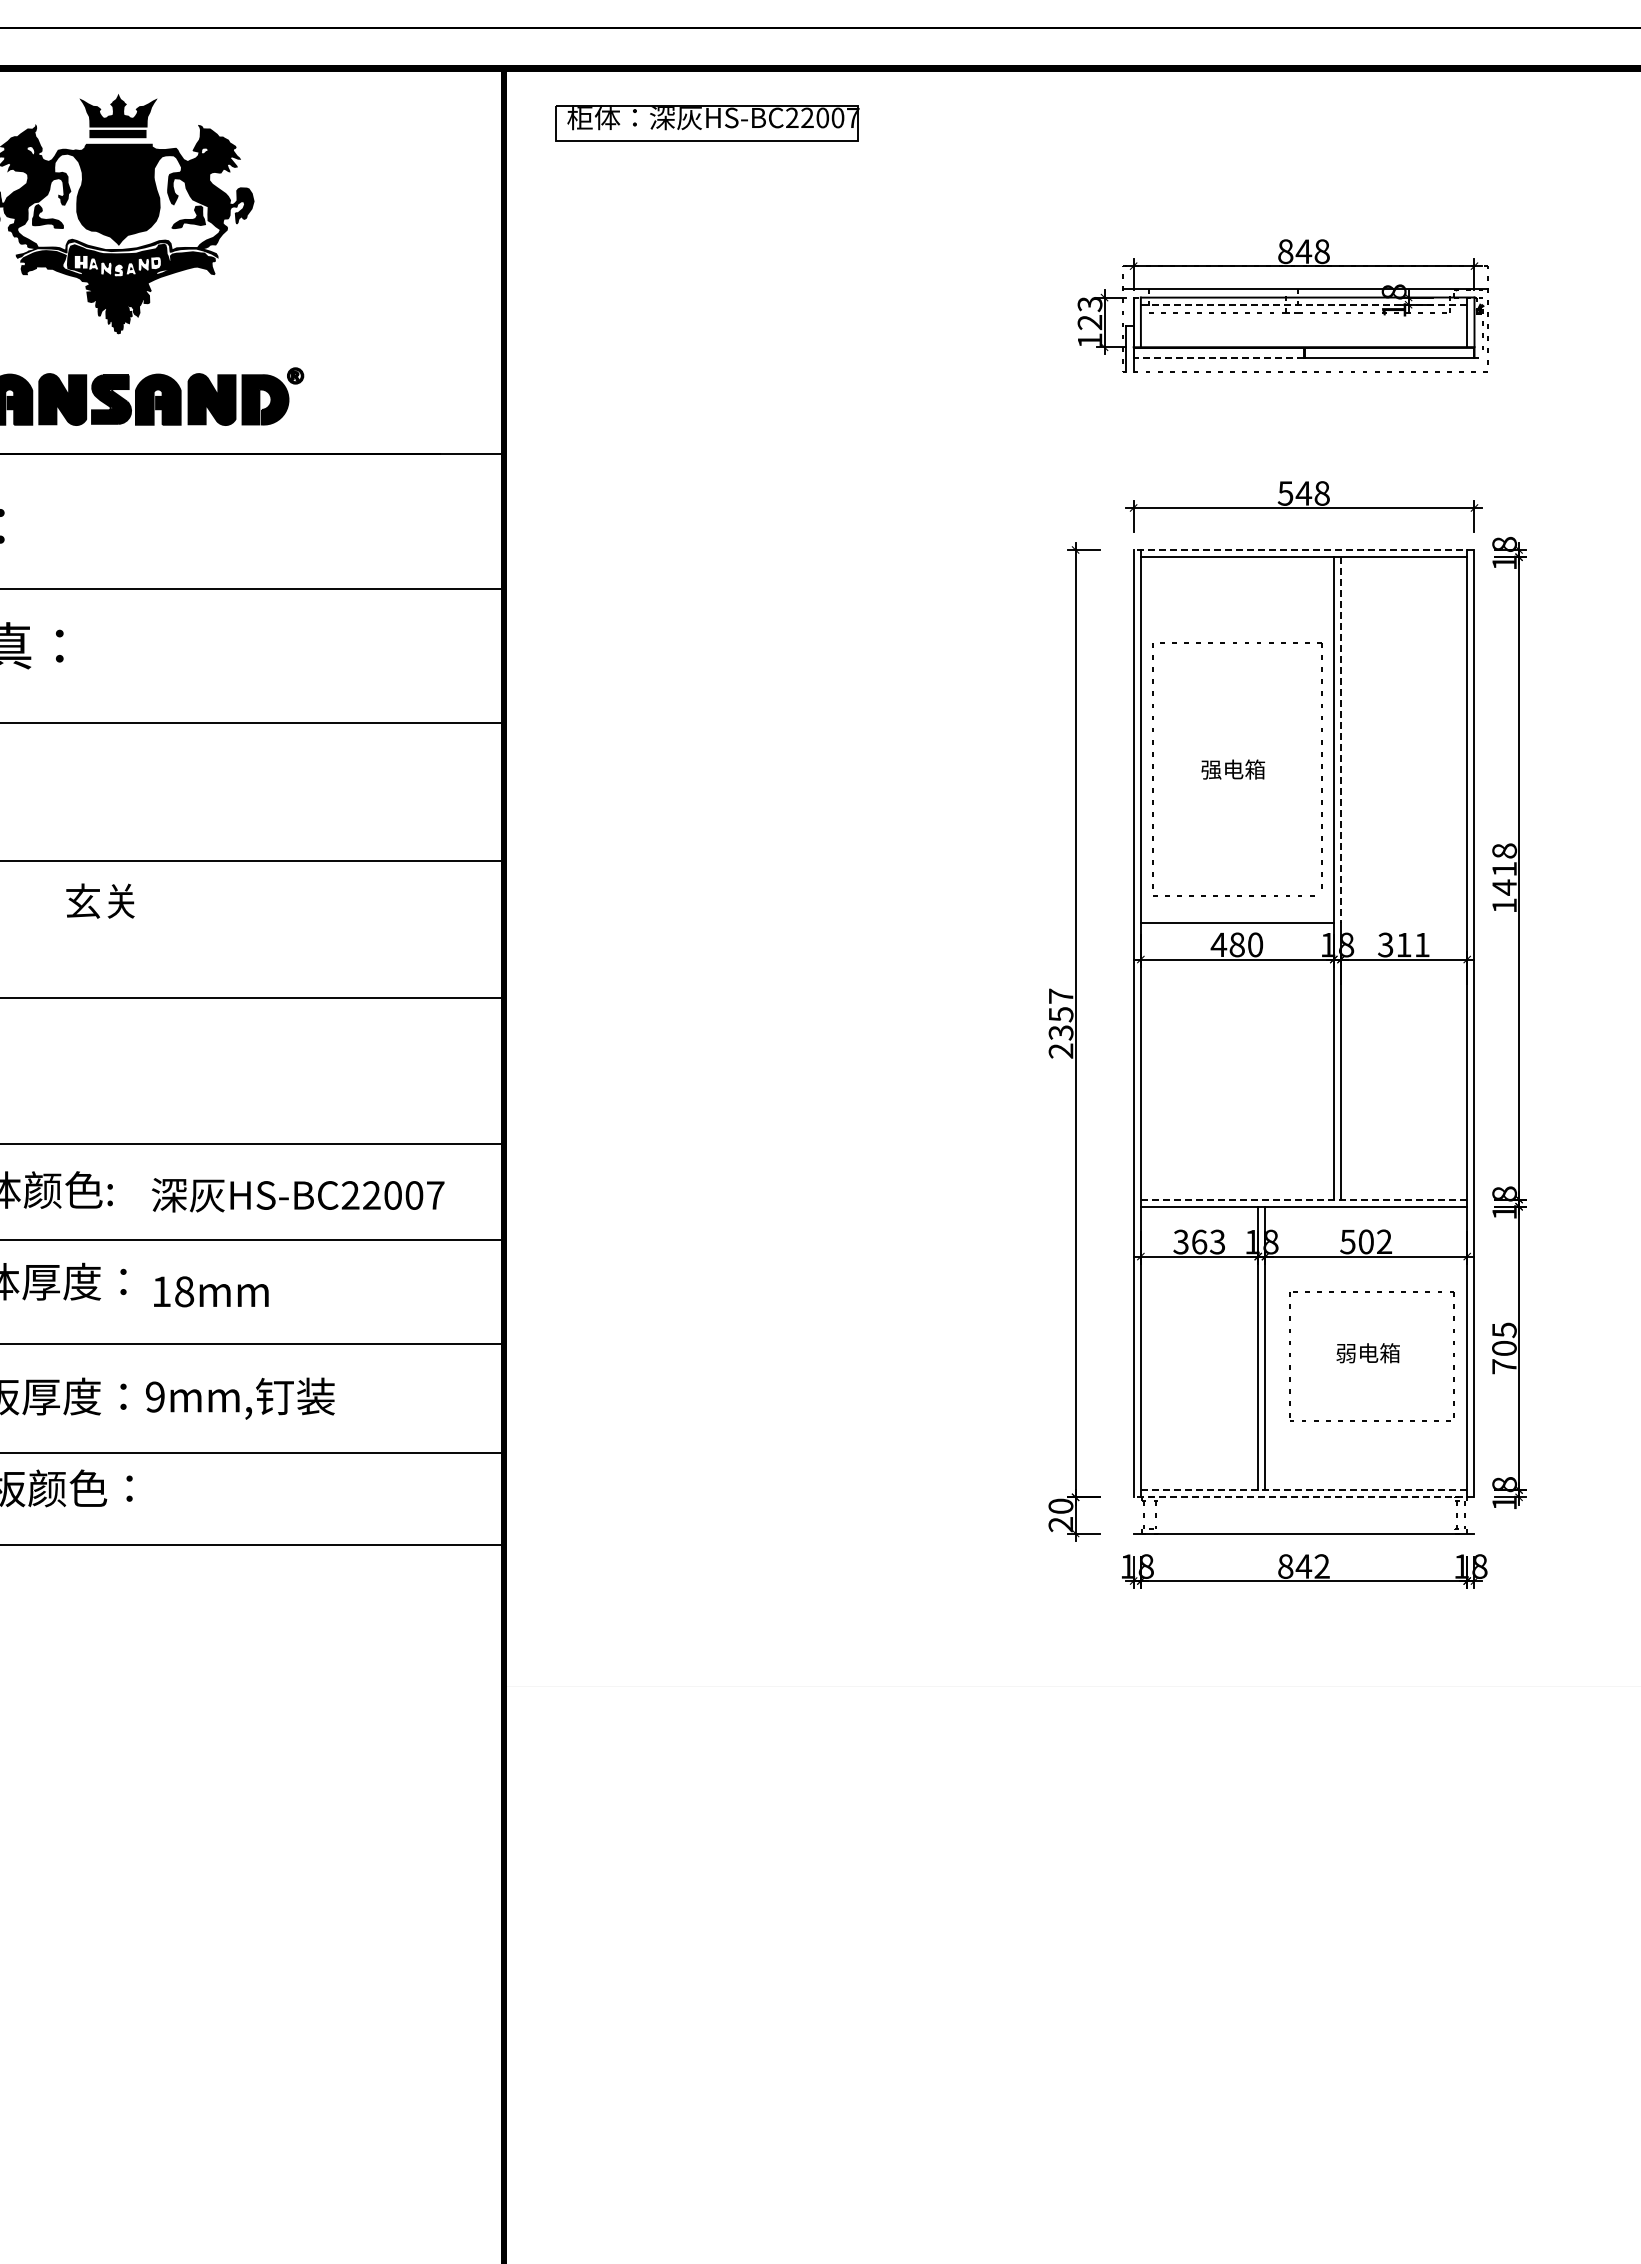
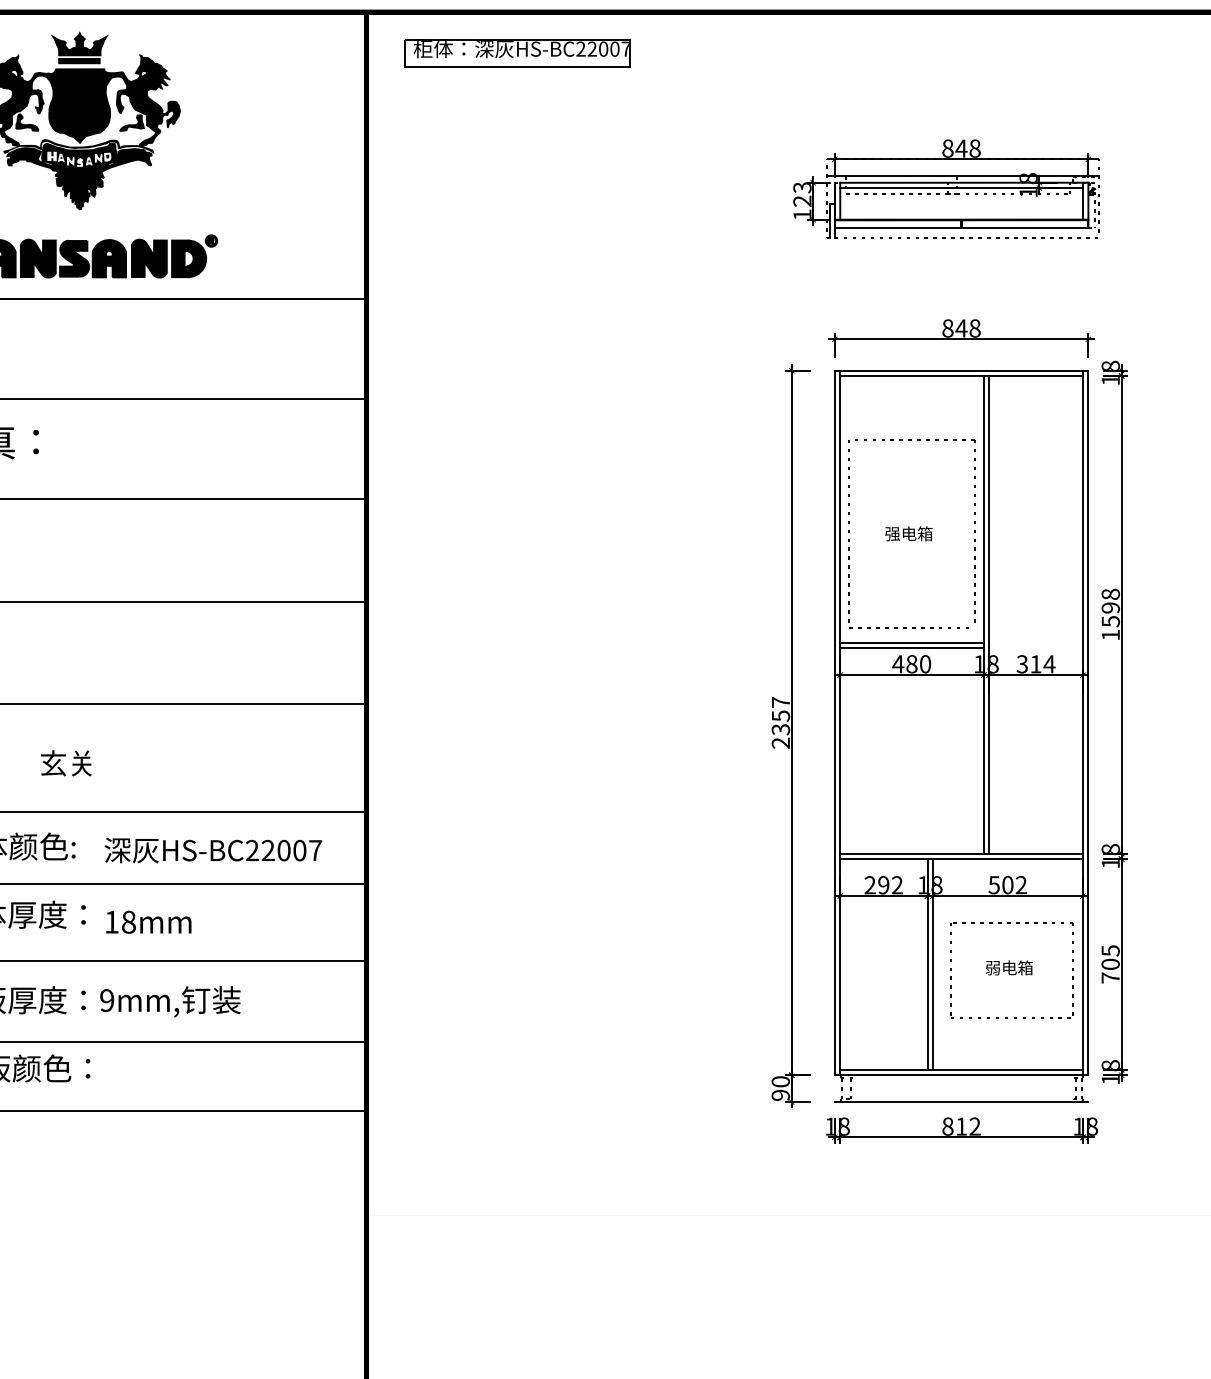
line: (1303, 304) -> (961, 187), dashed -> solid
line: (1219, 358) -> (898, 228), dashed -> solid
text: (1285, 493) -> (947, 328), 548 -> 848
line: (1303, 550) -> (961, 370), dashed -> solid
line: (1341, 740) -> (989, 512), dashed -> solid
text: (1504, 878) -> (1110, 614), 1418 -> 1598
text: (100, 900) -> (66, 762), moved
line: (1236, 915) -> (911, 642), added
text: (1422, 945) -> (1049, 664), 311 -> 314
line: (1303, 1199) -> (961, 853), dashed -> solid
text: (1199, 1241) -> (883, 884), 363 -> 292
line: (1303, 1490) -> (961, 1070), dashed -> solid
line: (1303, 1497) -> (961, 1075), dashed -> solid
text: (1061, 1524) -> (781, 1095), 20 -> 90
text: (1303, 1566) -> (961, 1126), 842 -> 812

